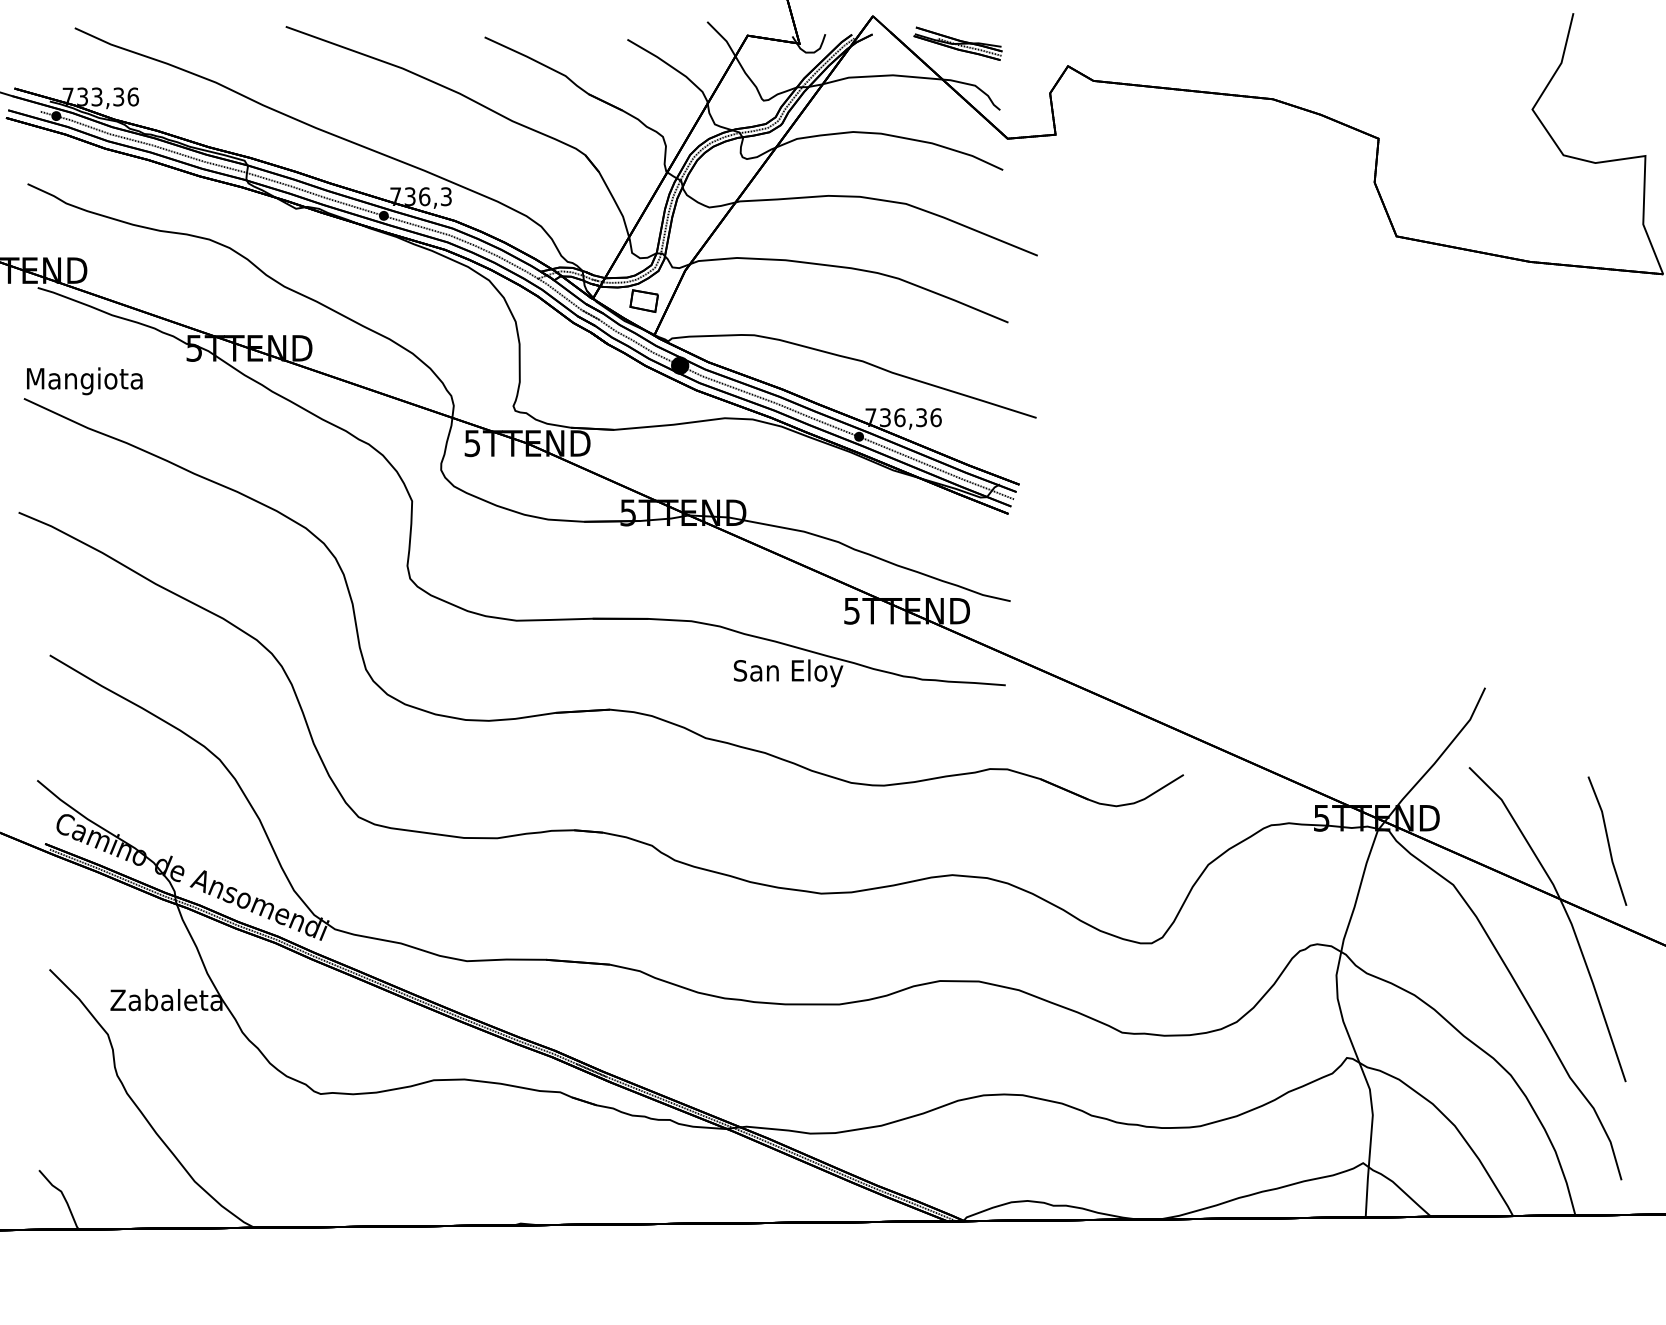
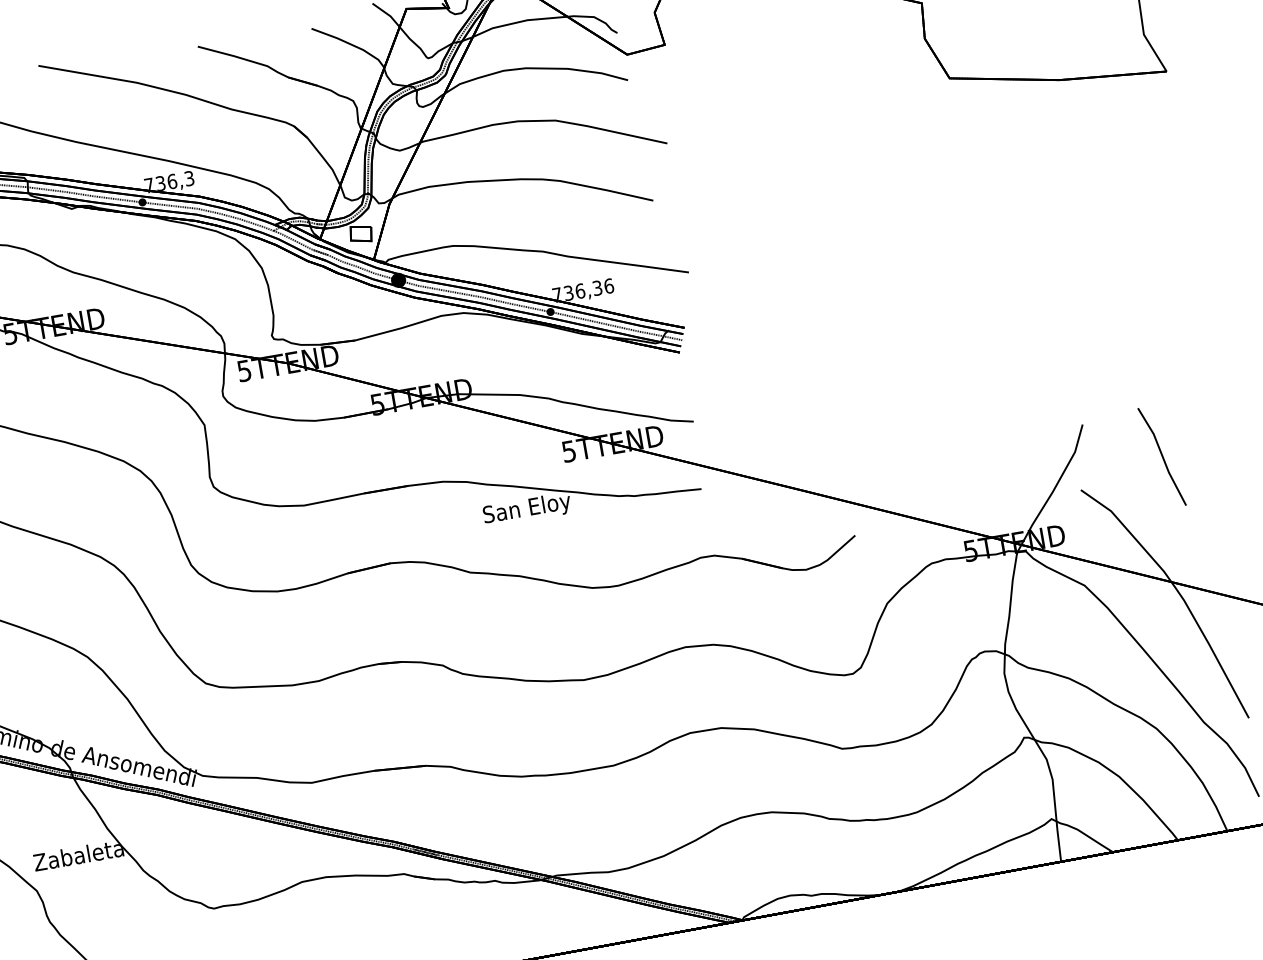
line: (1607, 840) -> (1162, 456), moved

